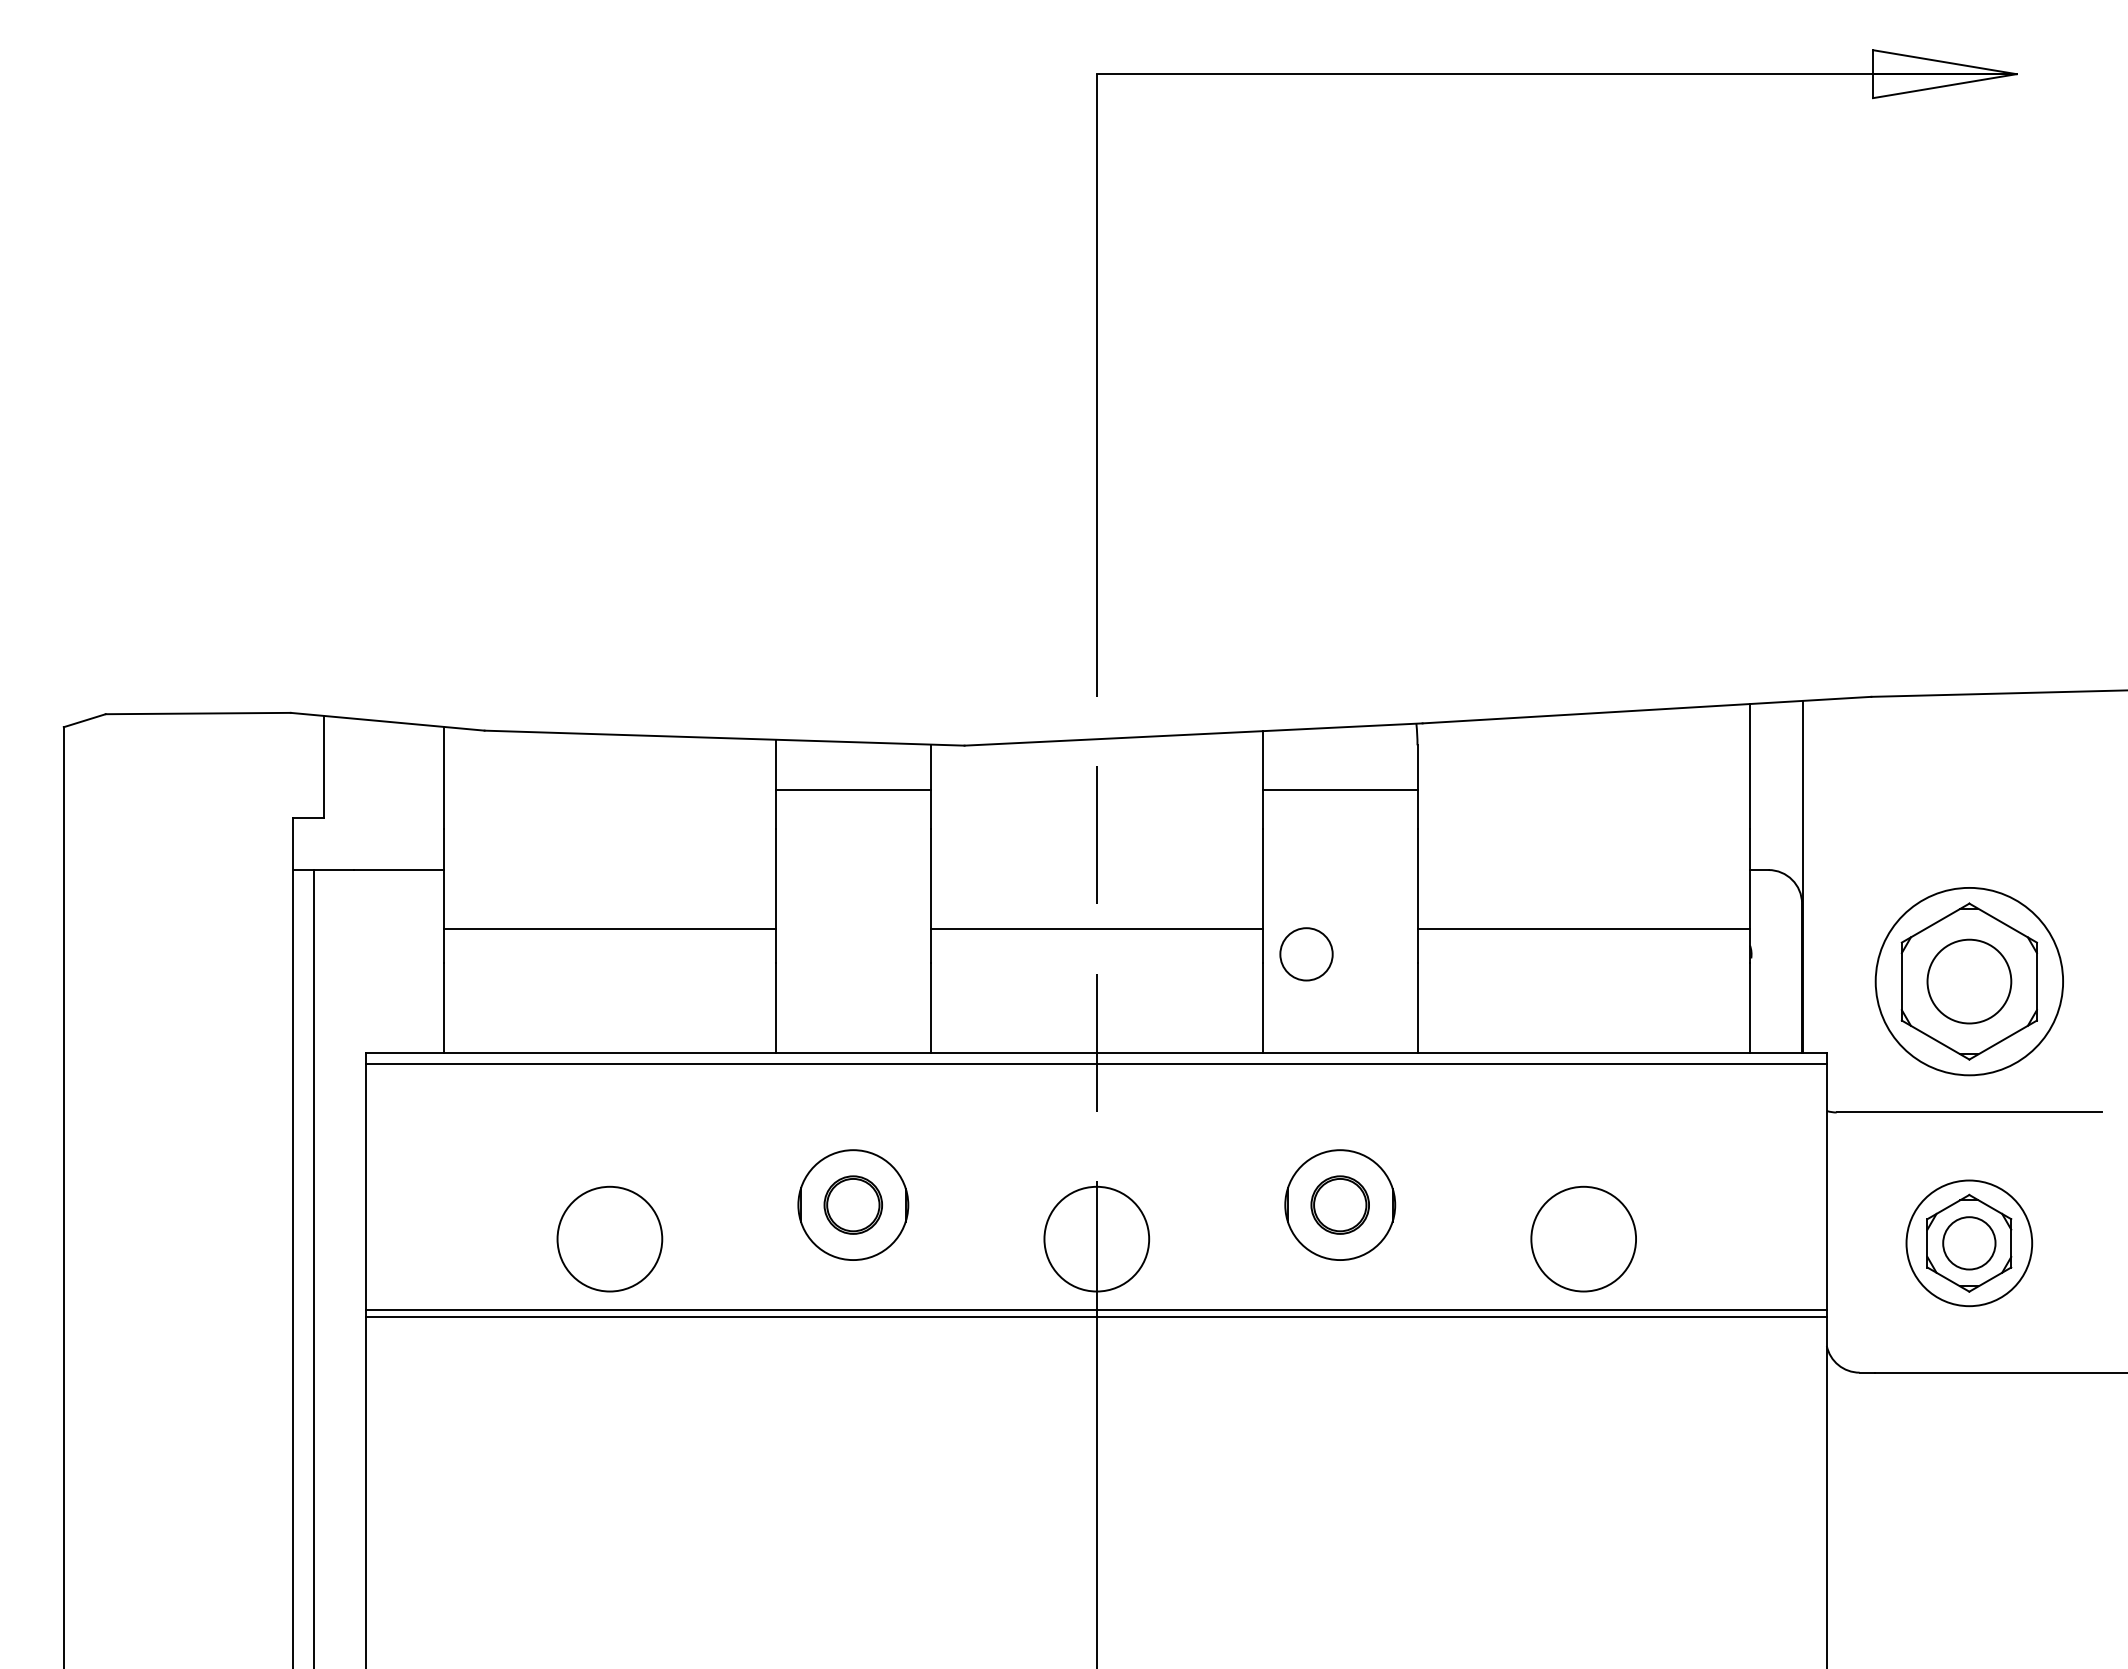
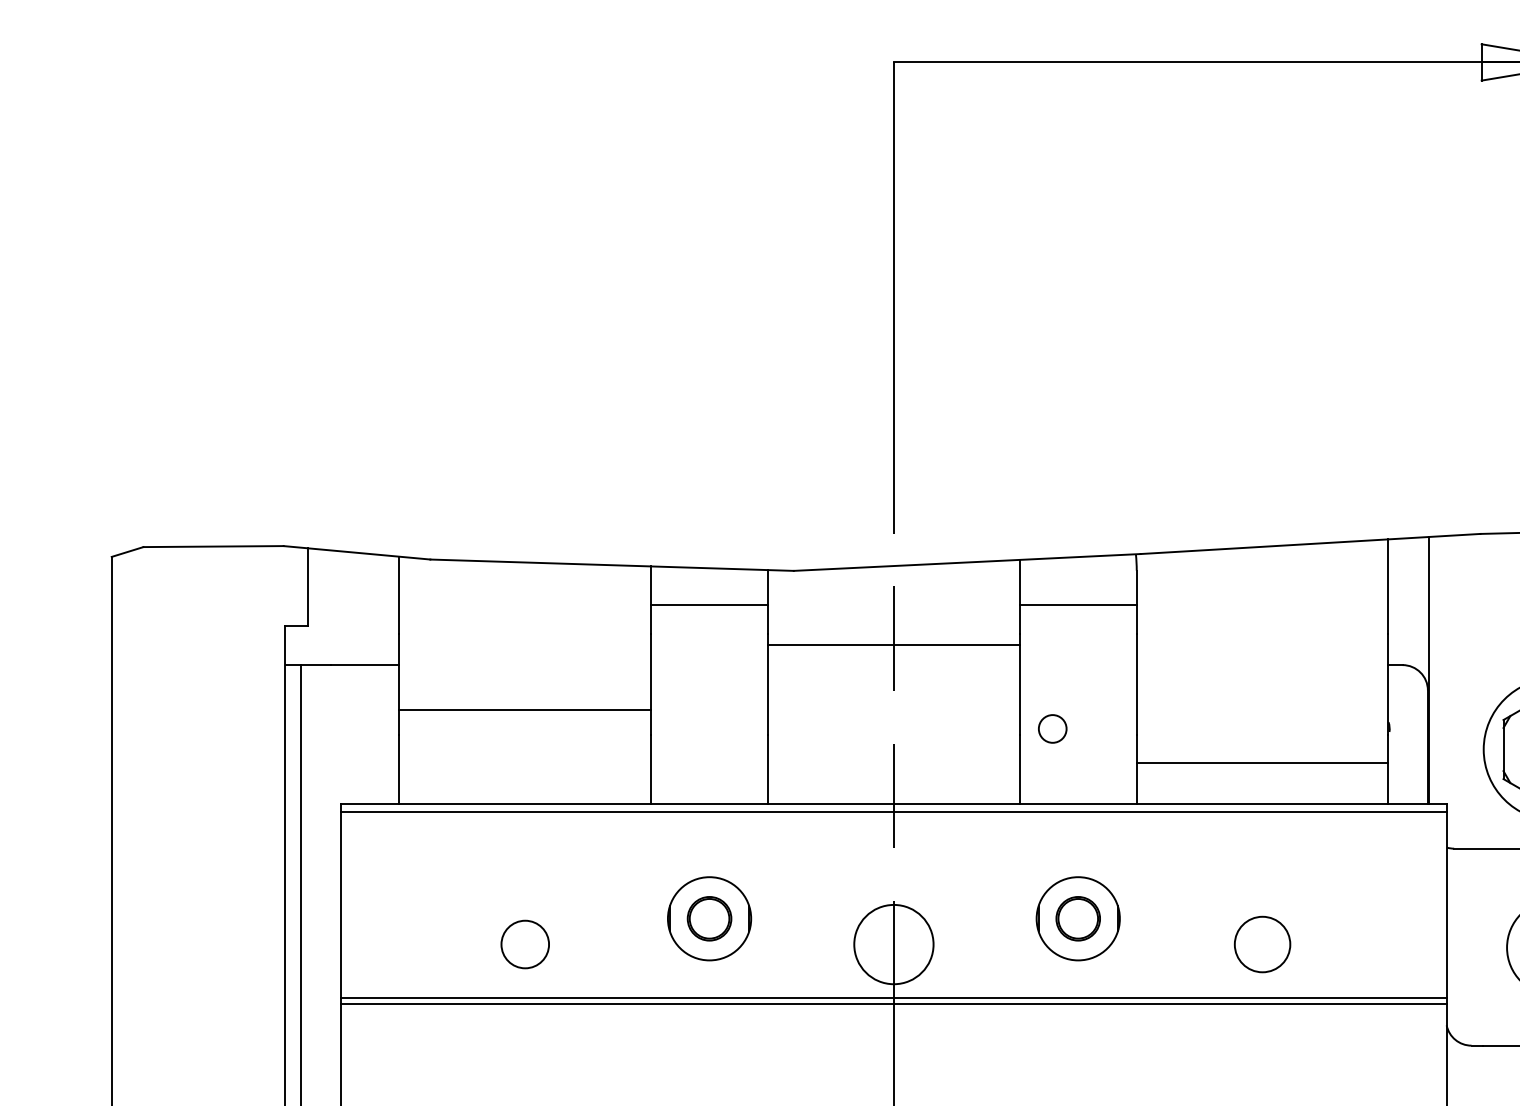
line: (1096, 929) -> (893, 644), moved
line: (1583, 929) -> (1262, 763), moved
circle: (1306, 954) -> (1052, 729), size x0.7
circle: (609, 1238) -> (524, 944), size x0.6
circle: (1583, 1238) -> (1262, 944), size x0.7

